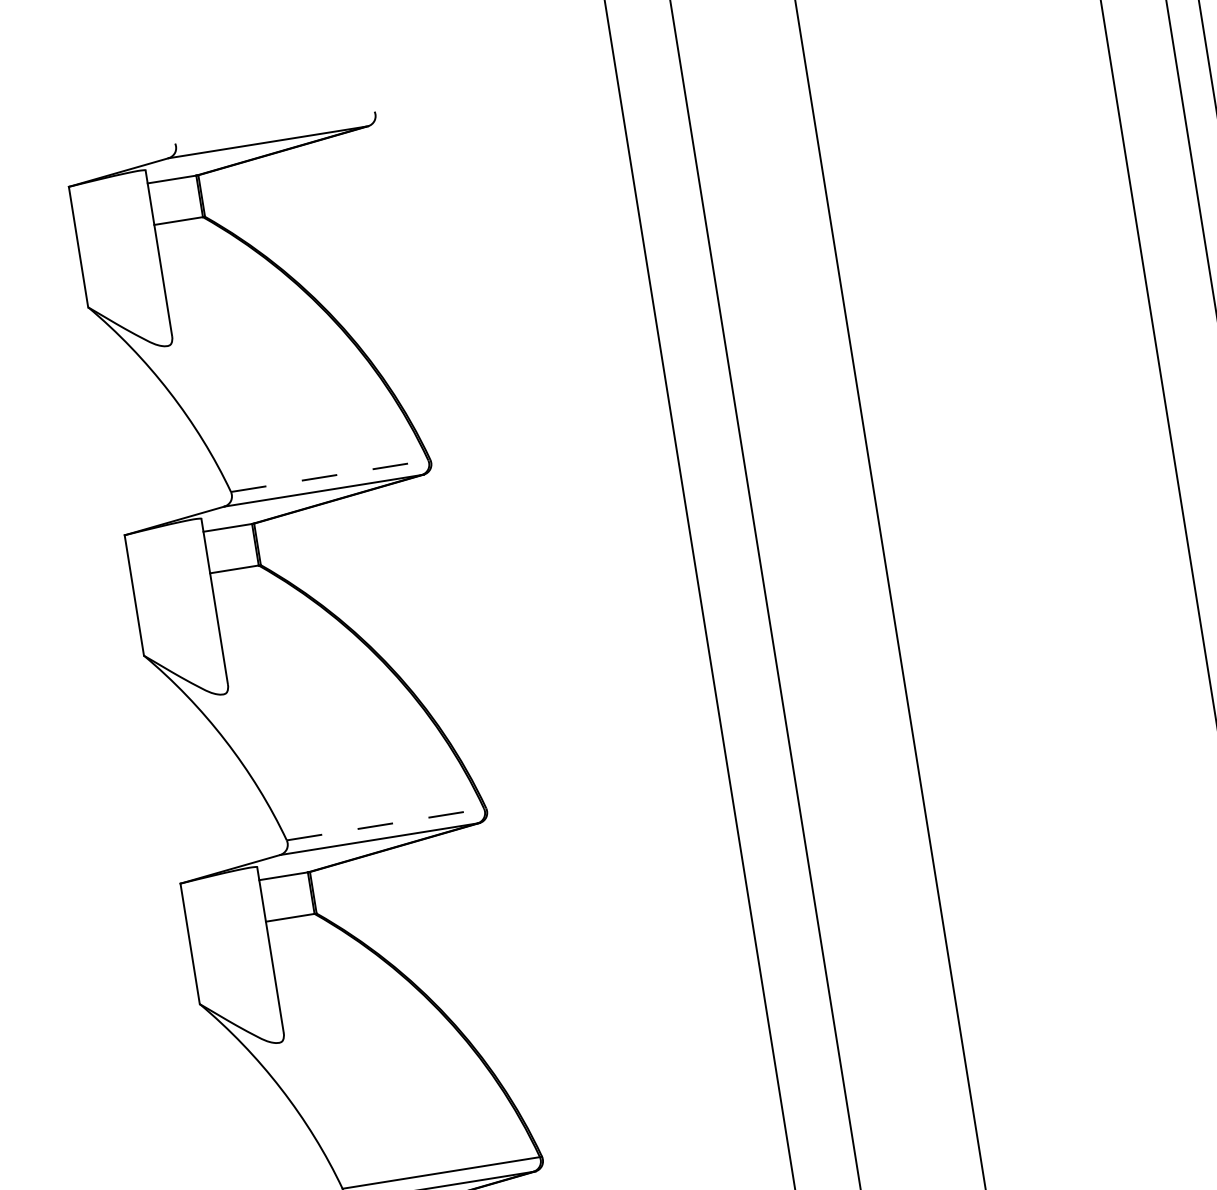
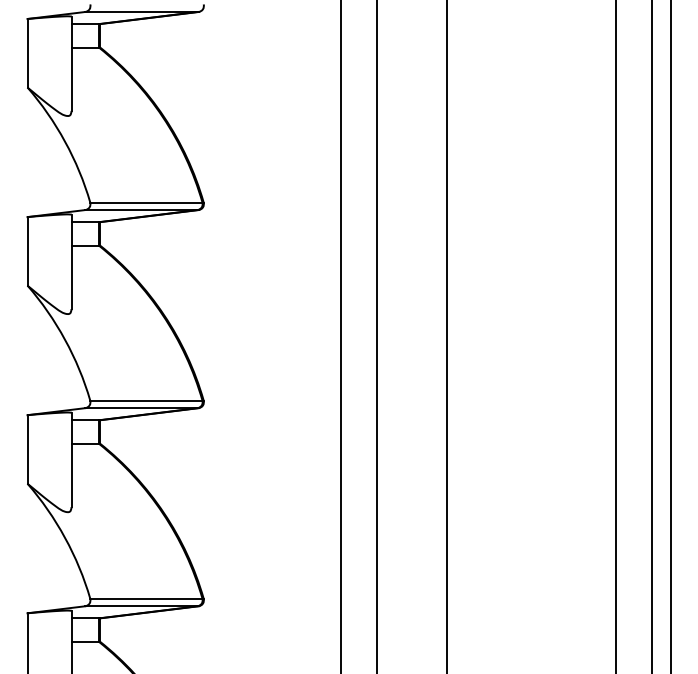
line: (329, 476) -> (146, 202), dashed -> solid
line: (385, 824) -> (146, 400), dashed -> solid

